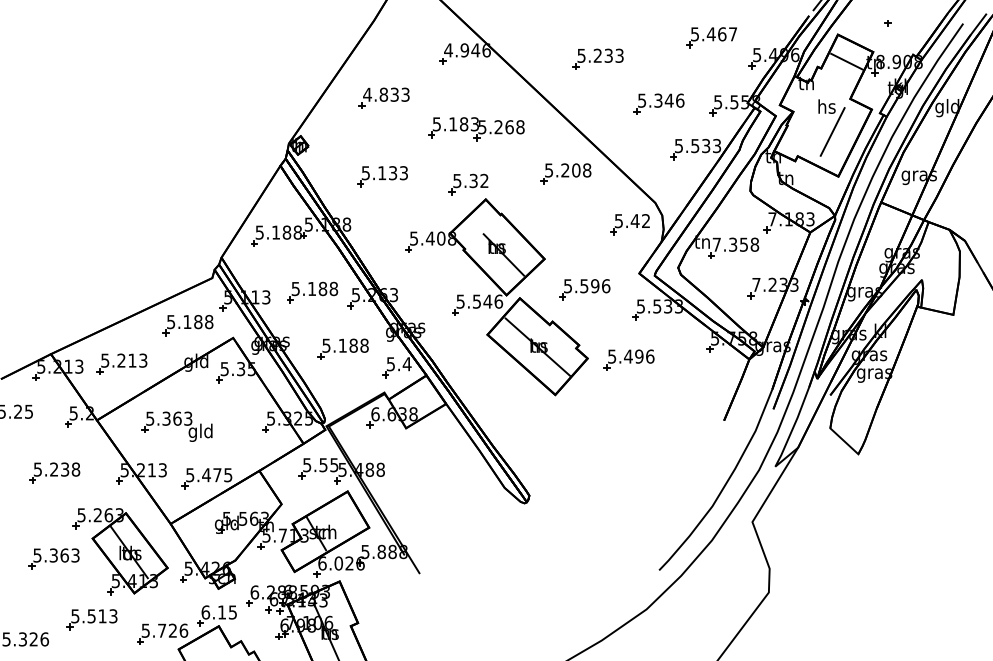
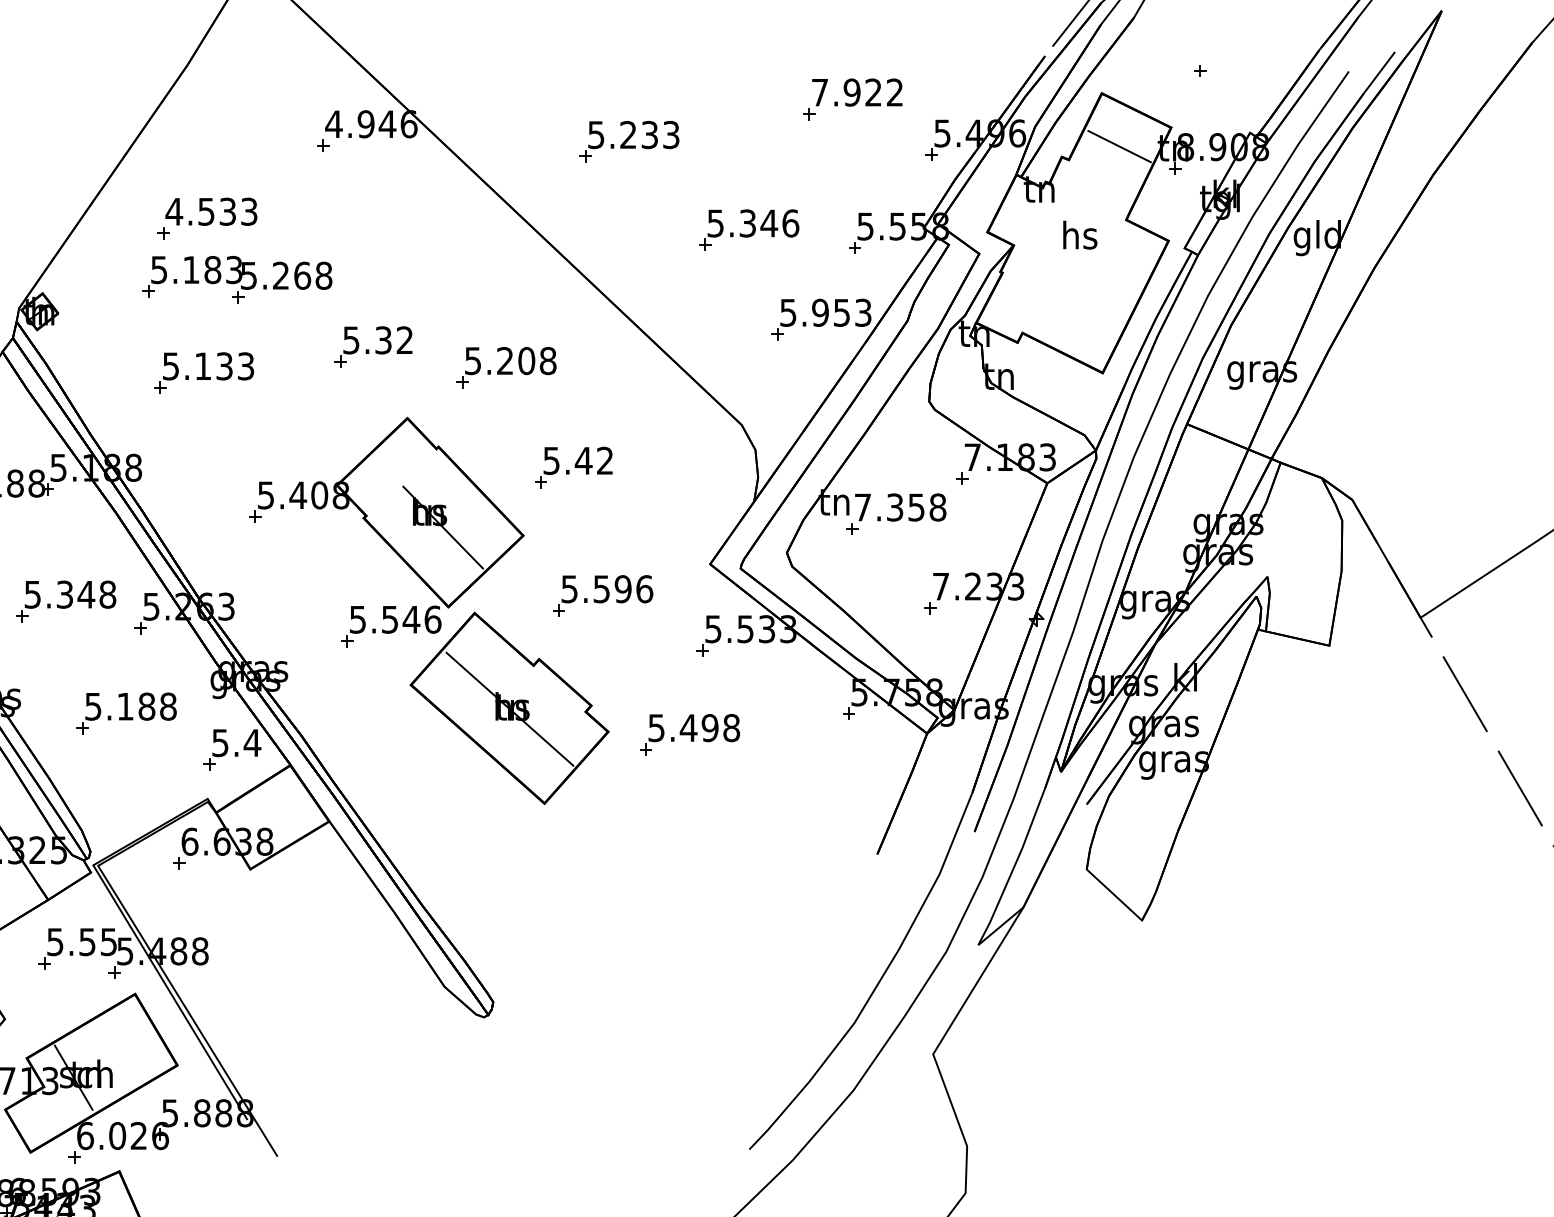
text: (713, 34) -> (856, 92), 5.467 -> 7.922
text: (383, 94) -> (205, 211), 4.833 -> 4.533
part: (476, 129) -> (237, 280), moved
line: (832, 131) -> (1091, 284), removed
text: (700, 145) -> (830, 311), 5.533 -> 5.953
part: (565, 173) -> (505, 366), moved
part: (468, 184) -> (373, 347), moved
part: (629, 224) -> (572, 467), moved
text: (317, 288) -> (75, 593), 5.188 -> 5.348
text: (650, 356) -> (732, 727), 5.496 -> 5.498

